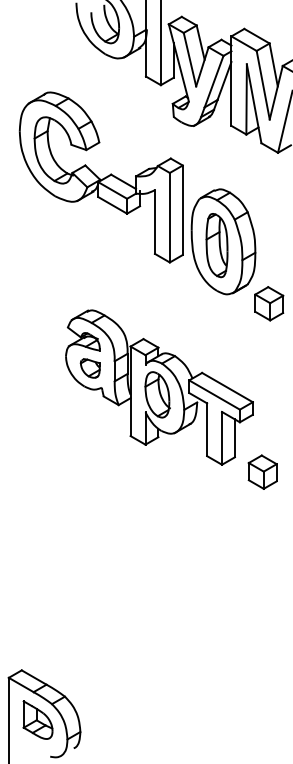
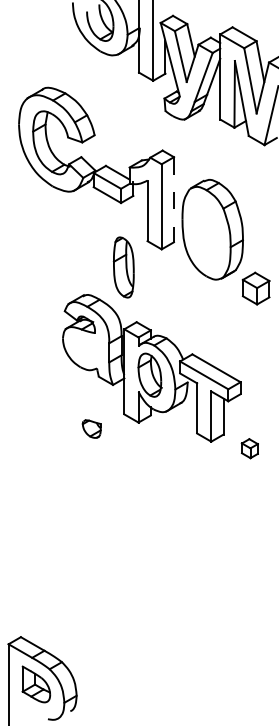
line: (182, 210) -> (173, 199), solid -> dashed
part: (216, 245) -> (123, 267), moved
part: (89, 368) -> (91, 429), moved
part: (262, 471) -> (249, 448), size x0.6

